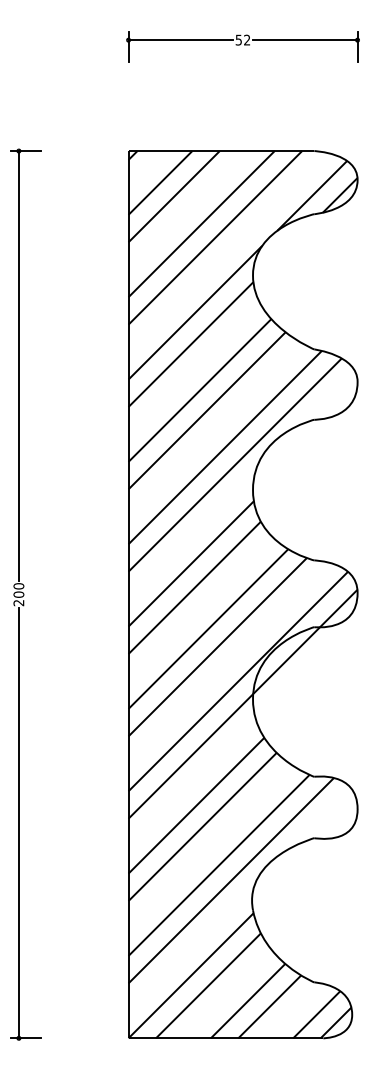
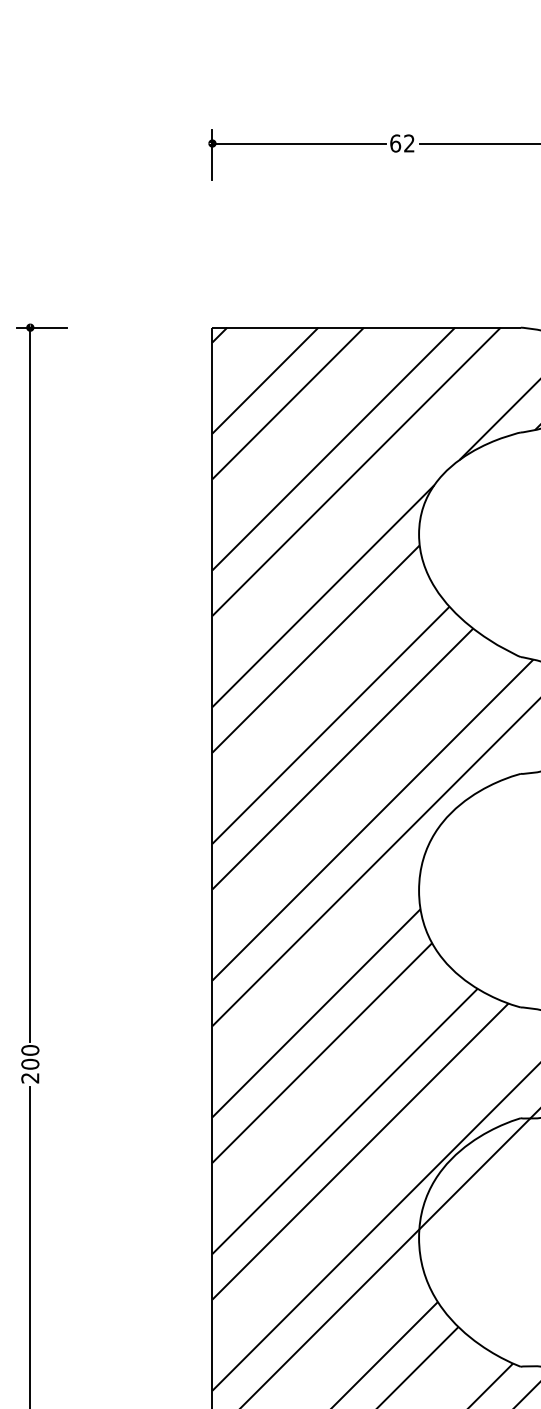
text: (238, 39) -> (394, 142), 52 -> 62

